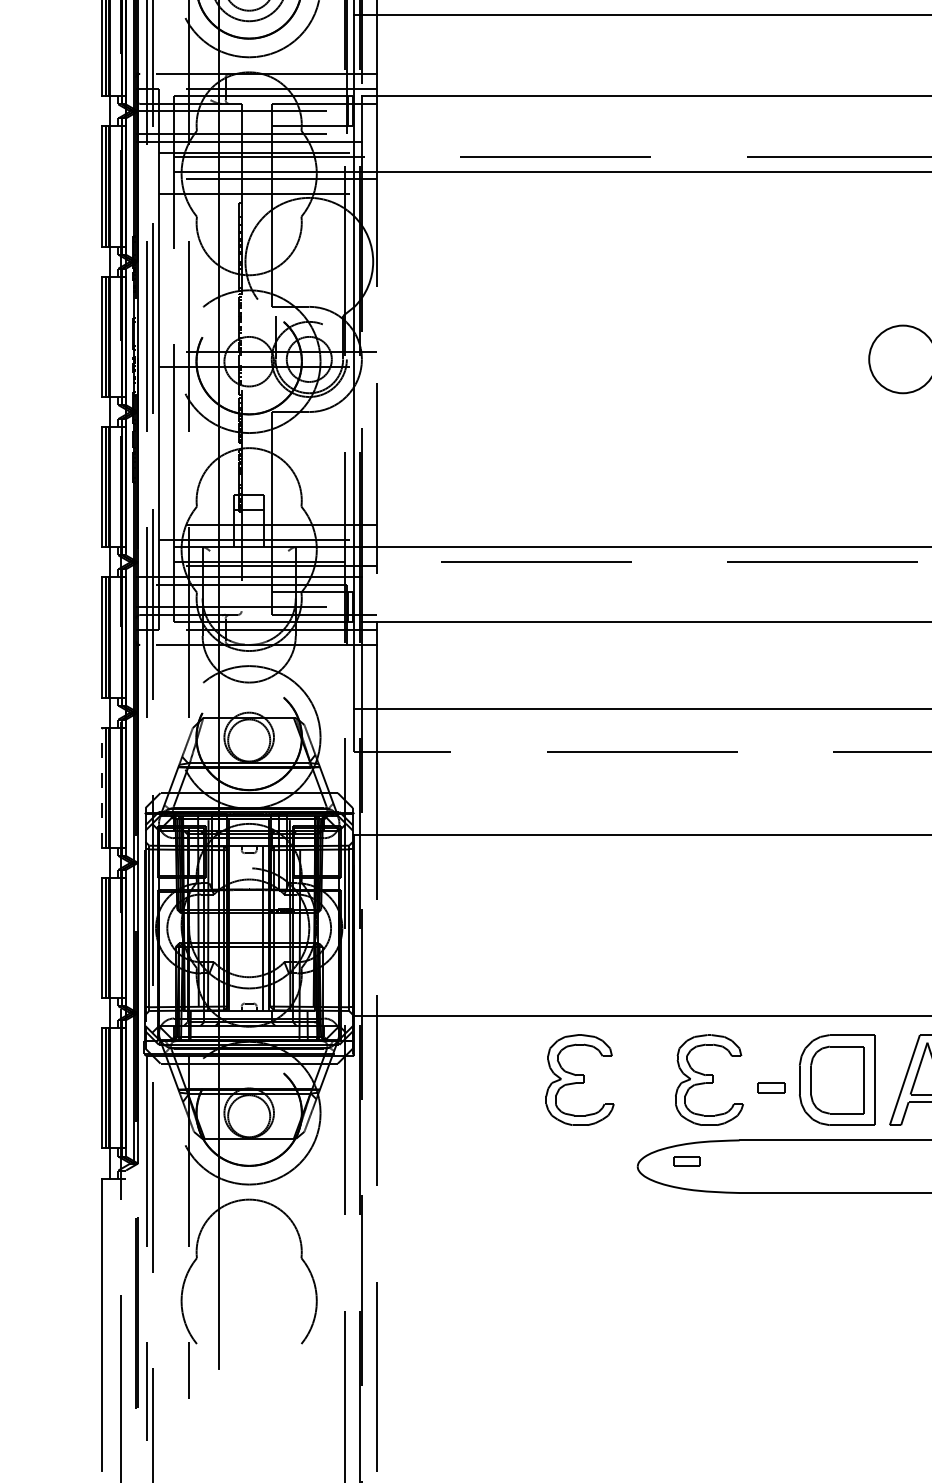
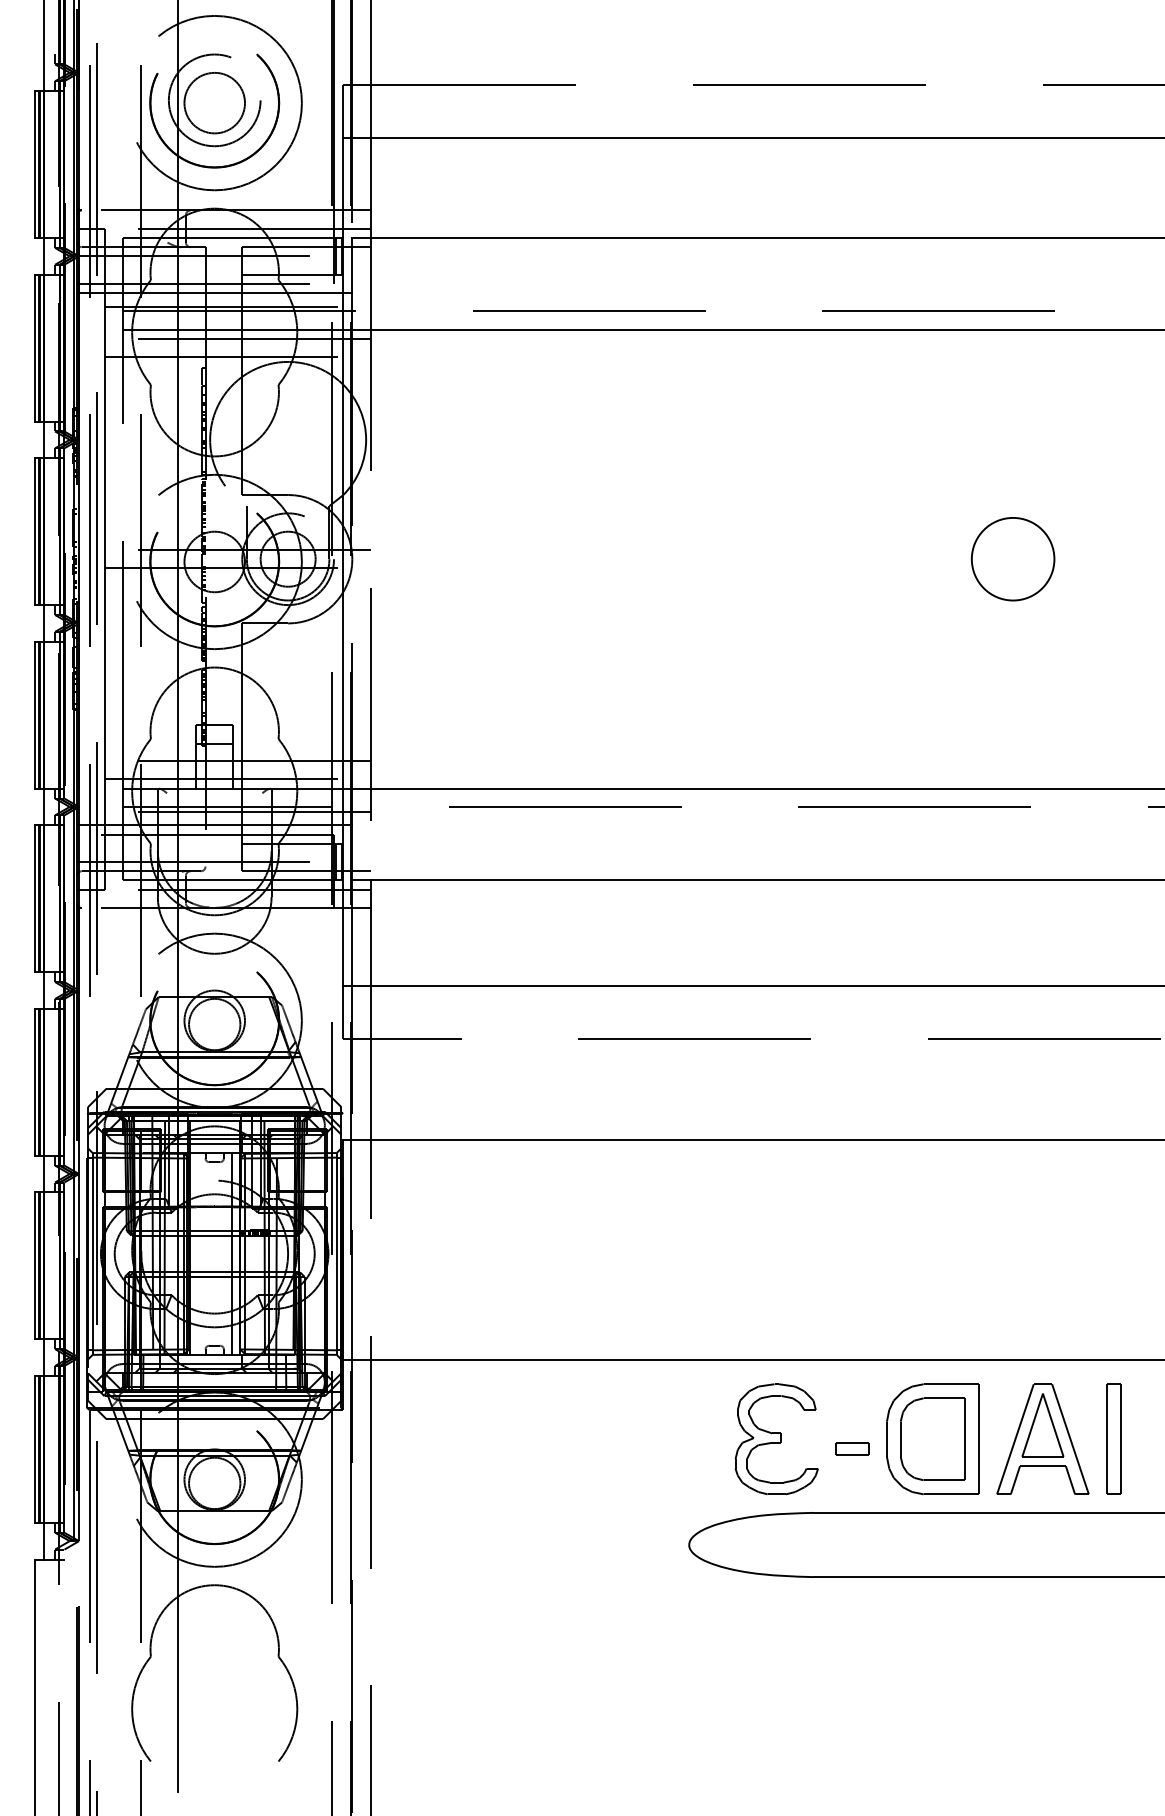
line: (101, 787) -> (34, 1081), dashed -> solid
part: (579, 1080) -> (618, 1439), removed
part: (687, 1161) -> (749, 1538), removed

